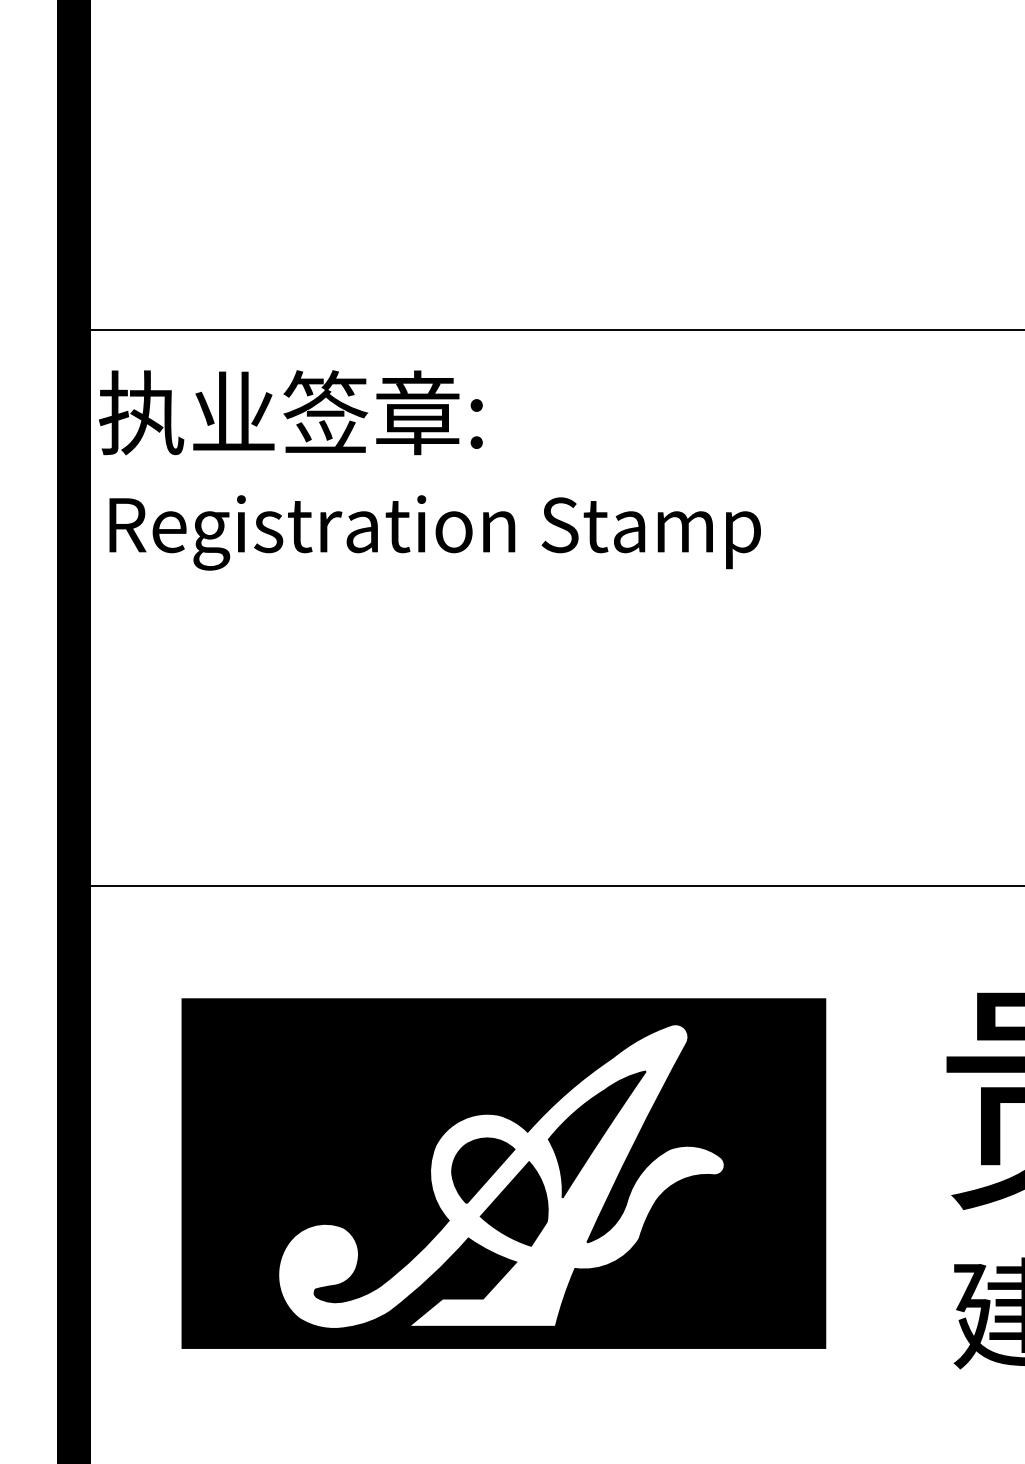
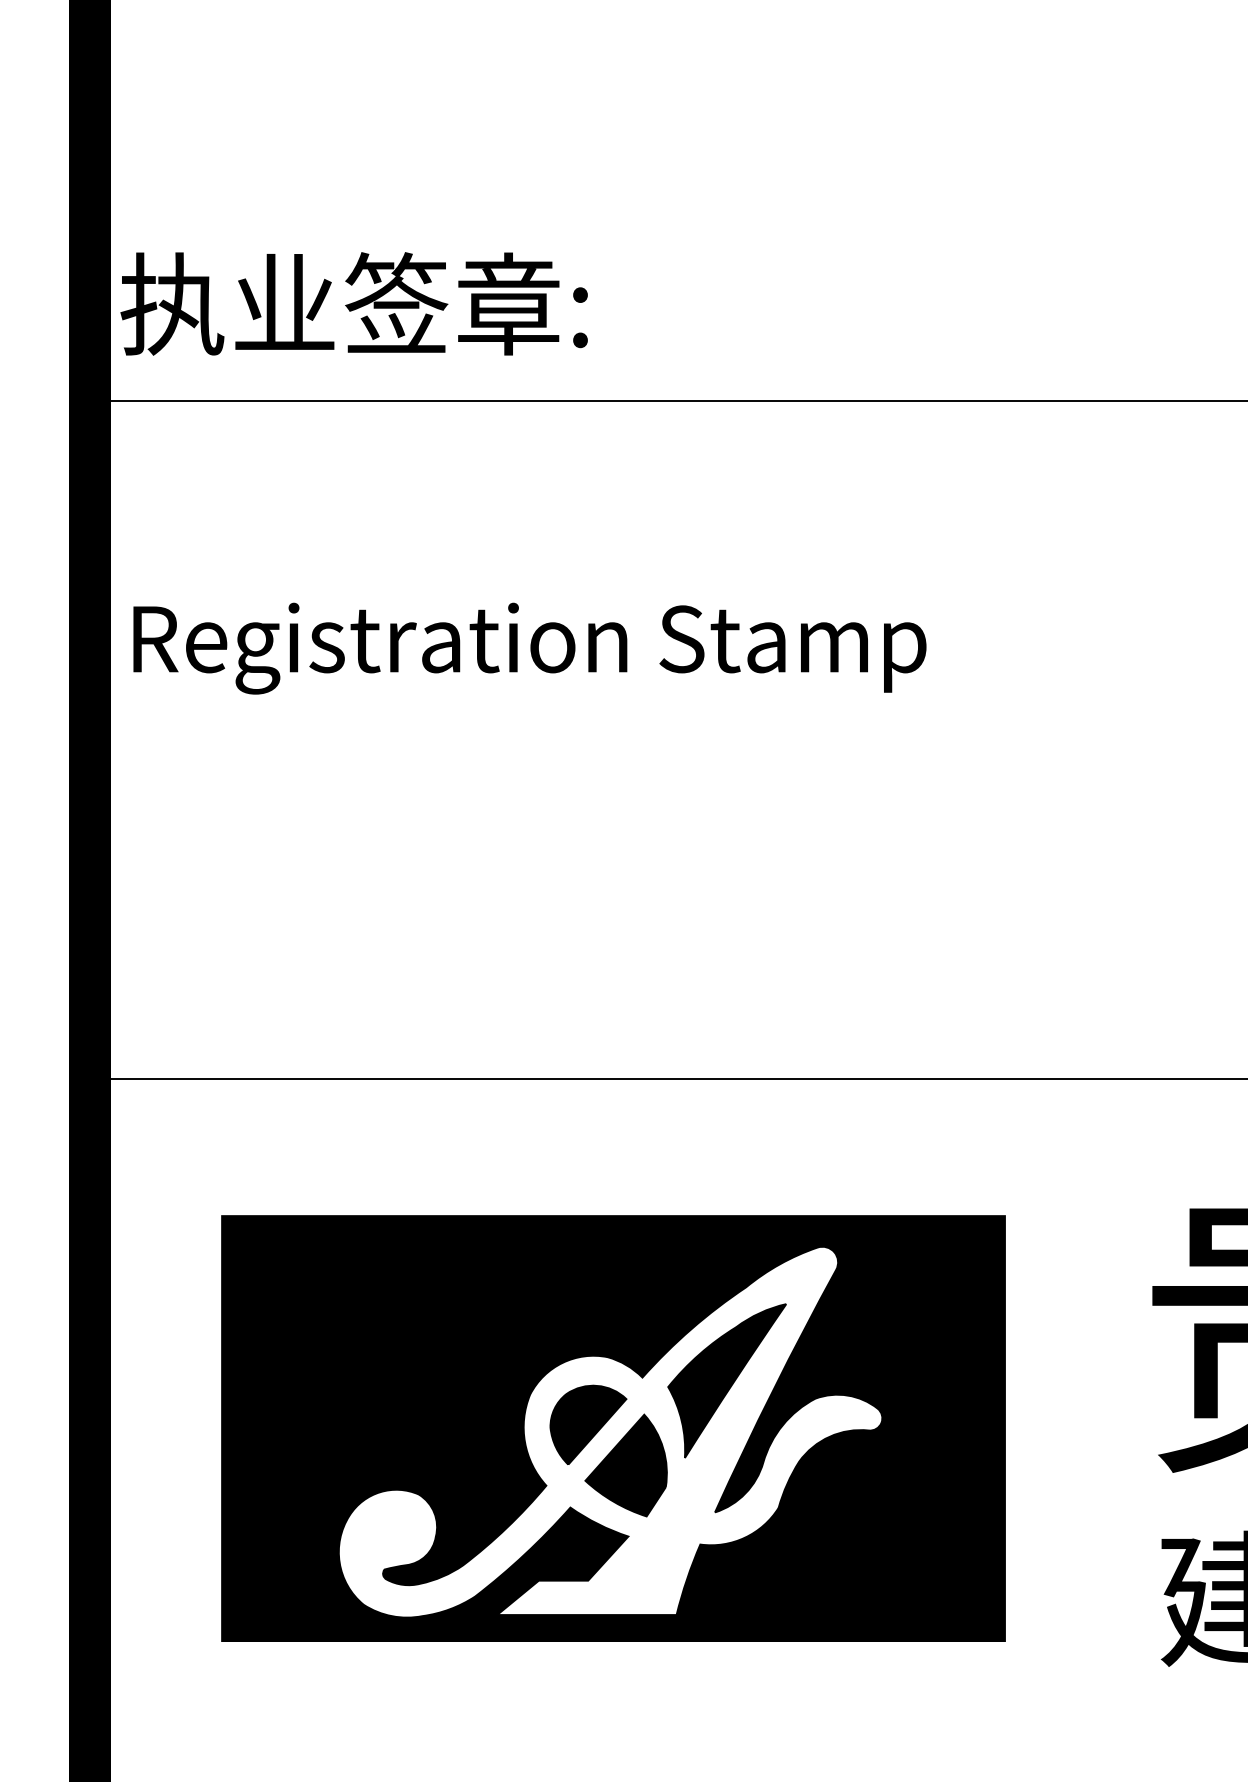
text: (290, 412) -> (353, 303), moved

